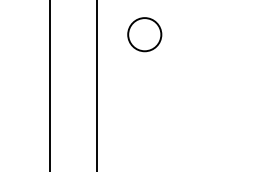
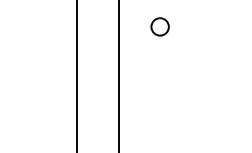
circle: (143, 34) -> (159, 26), size x0.6

